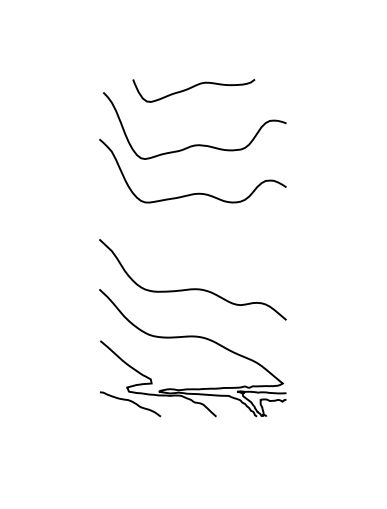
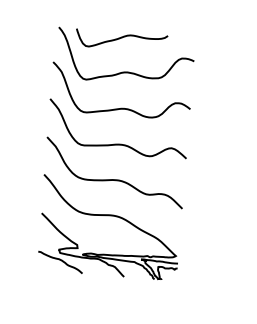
curve: (192, 88) -> (120, 38), moved
curve: (194, 240) -> (118, 143), added

